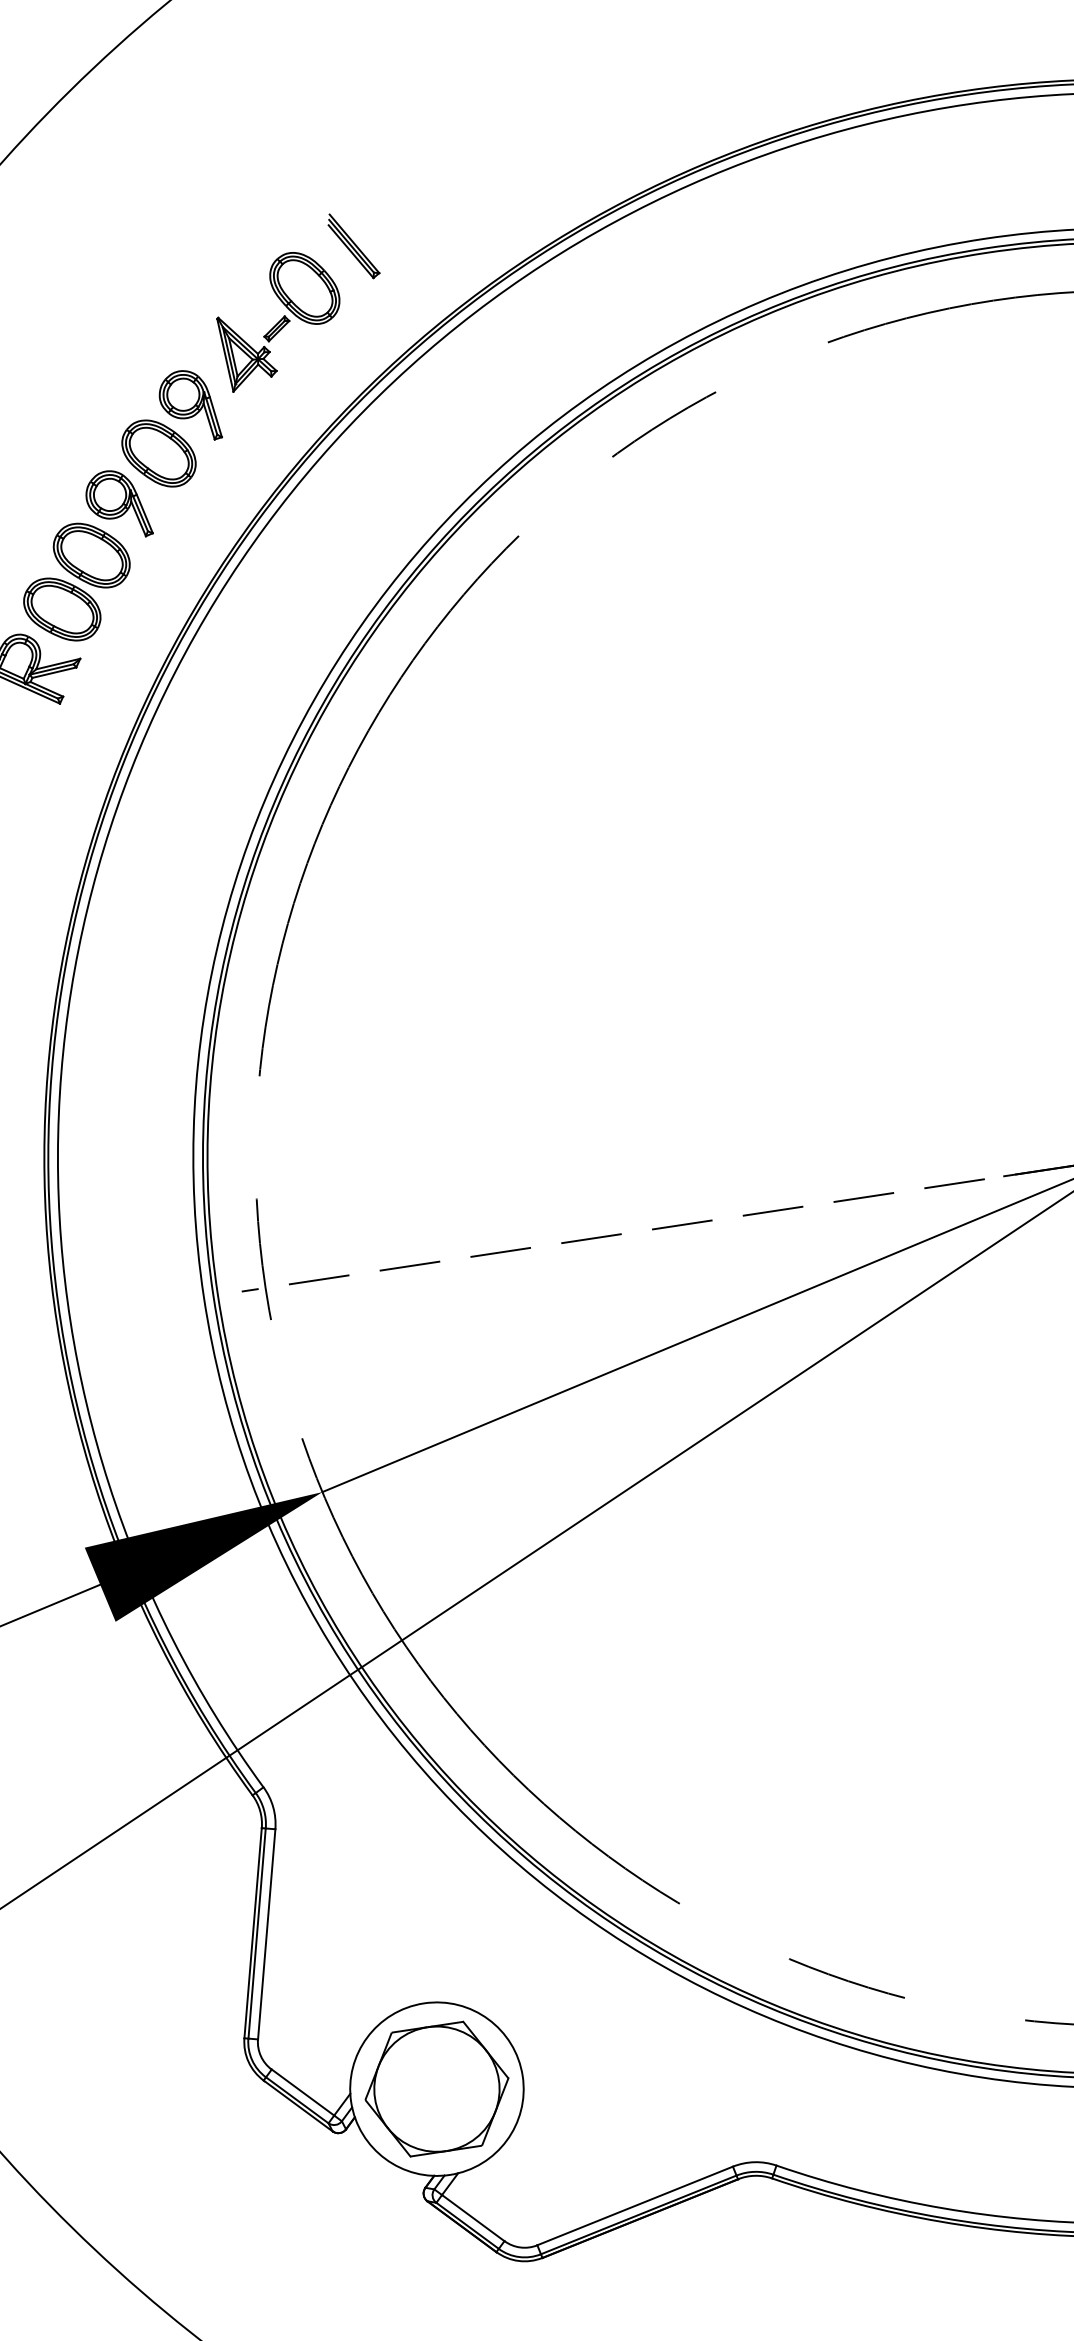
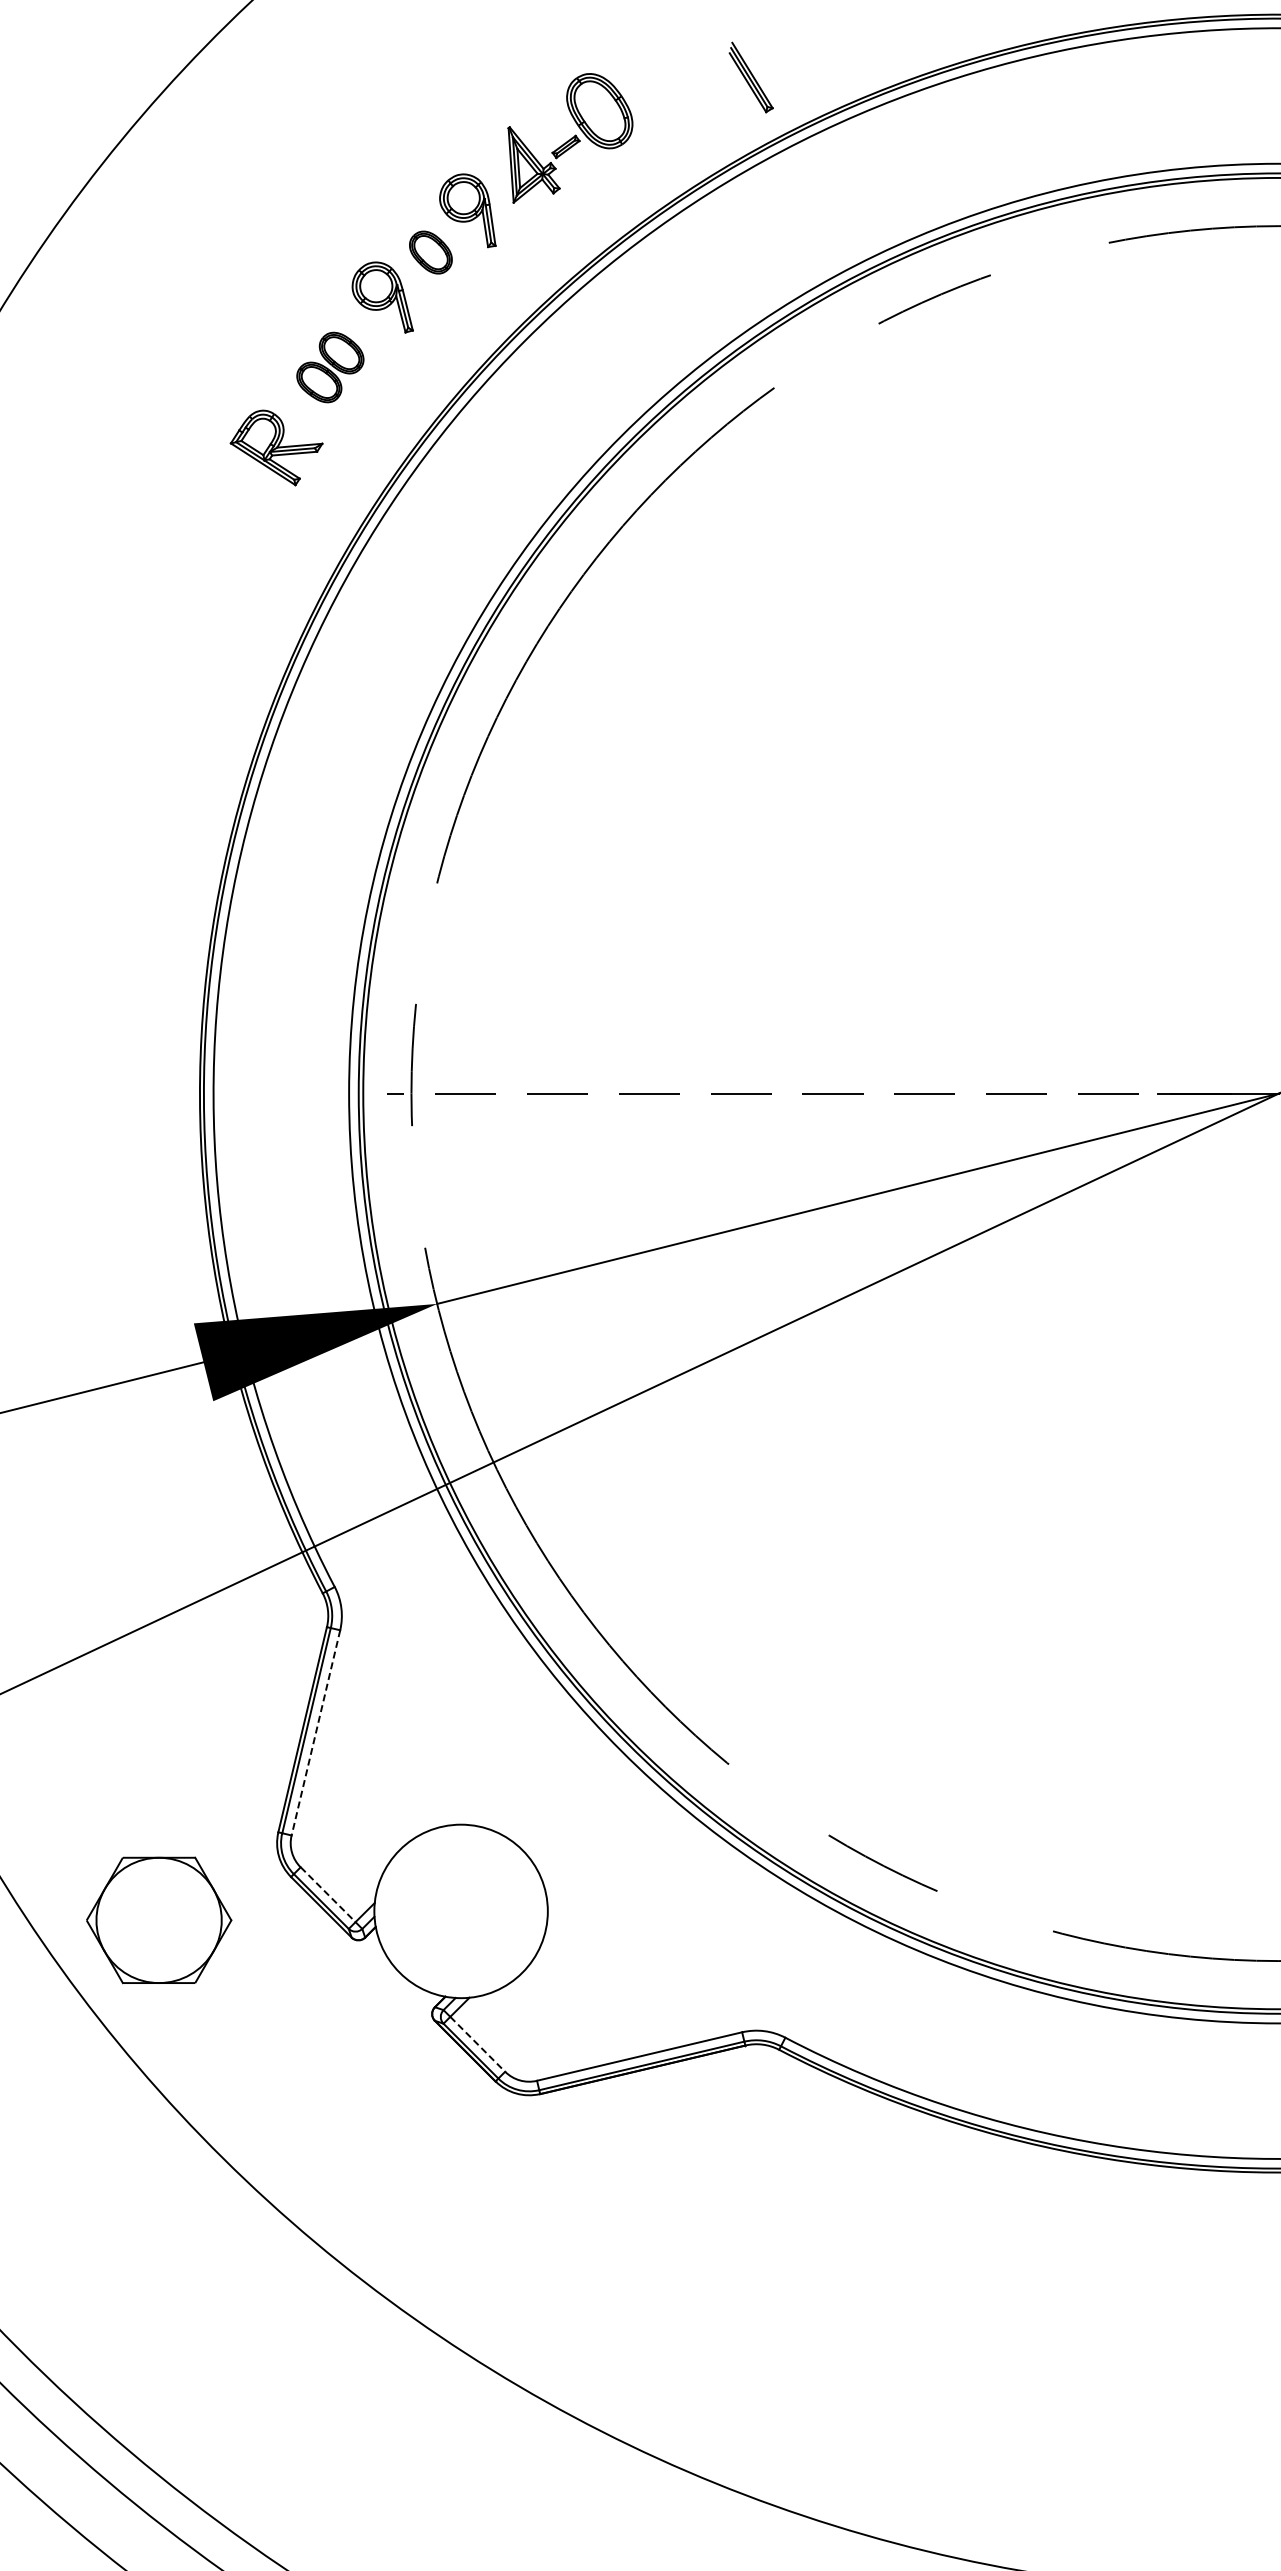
part: (352, 246) -> (750, 77), moved
part: (158, 453) -> (430, 252), size x0.6
part: (76, 582) -> (330, 367), size x0.6
line: (266, 1935) -> (315, 1733), solid -> dashed
part: (437, 2089) -> (159, 1920), moved
line: (303, 2092) -> (328, 1894), solid -> dashed
line: (473, 2218) -> (477, 2044), solid -> dashed

